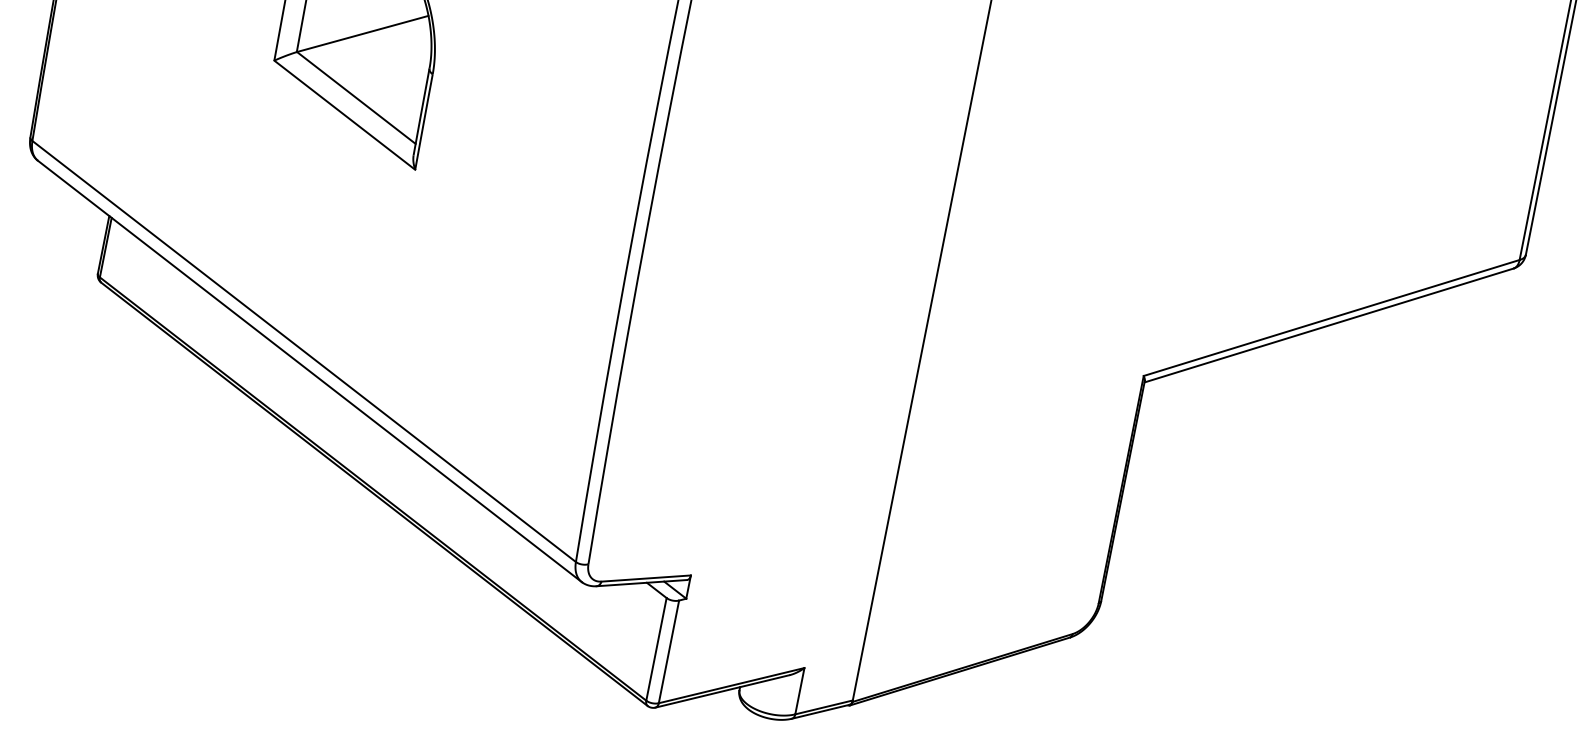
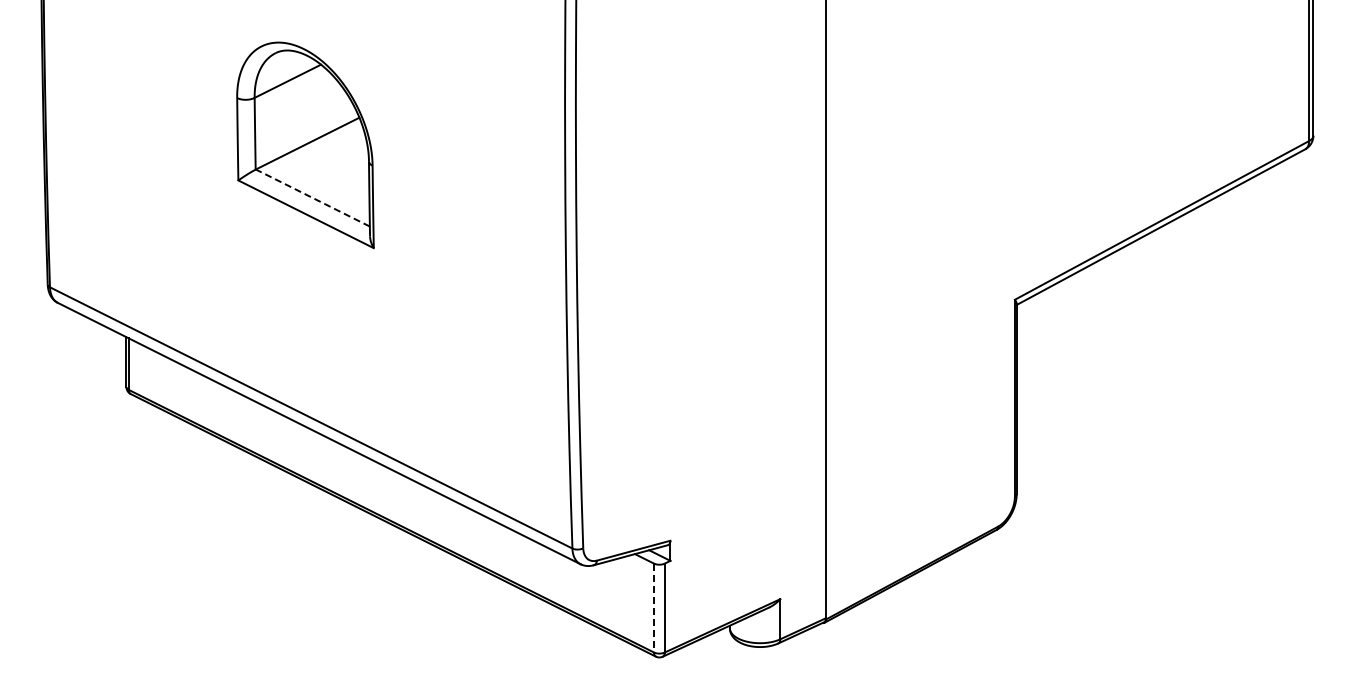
line: (355, 98) -> (312, 198), solid -> dashed
line: (655, 649) -> (653, 608), solid -> dashed

